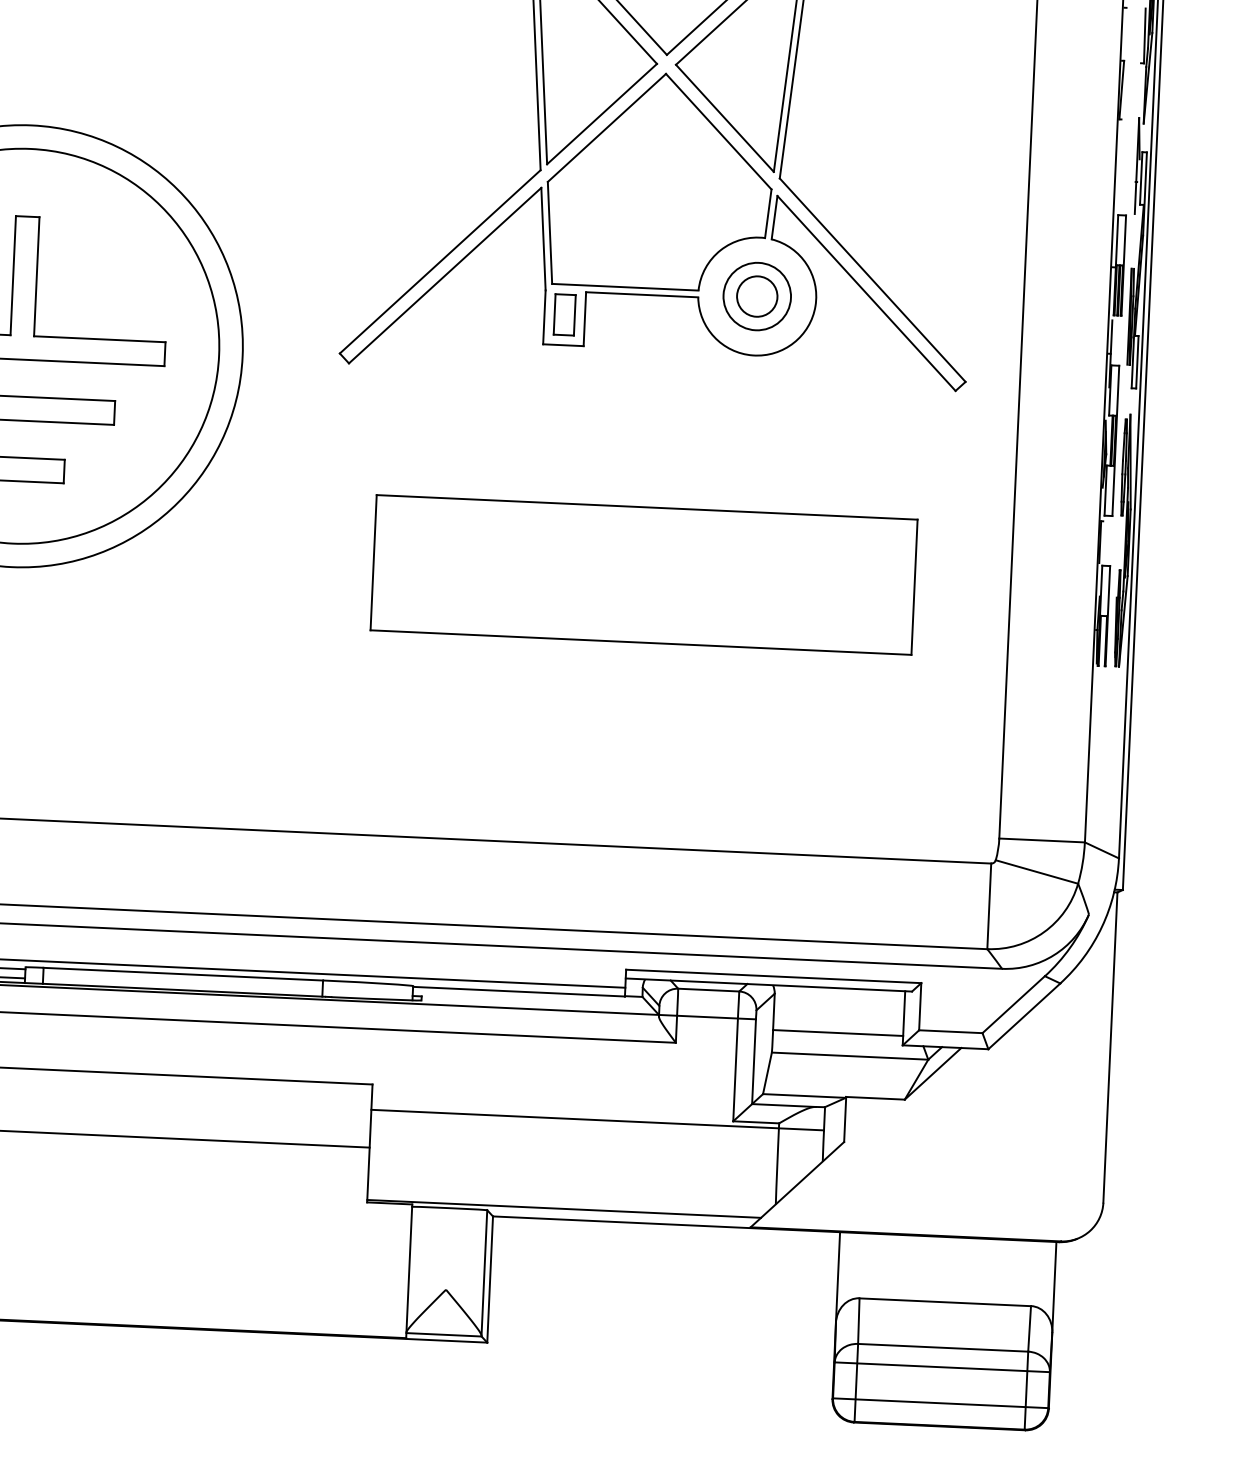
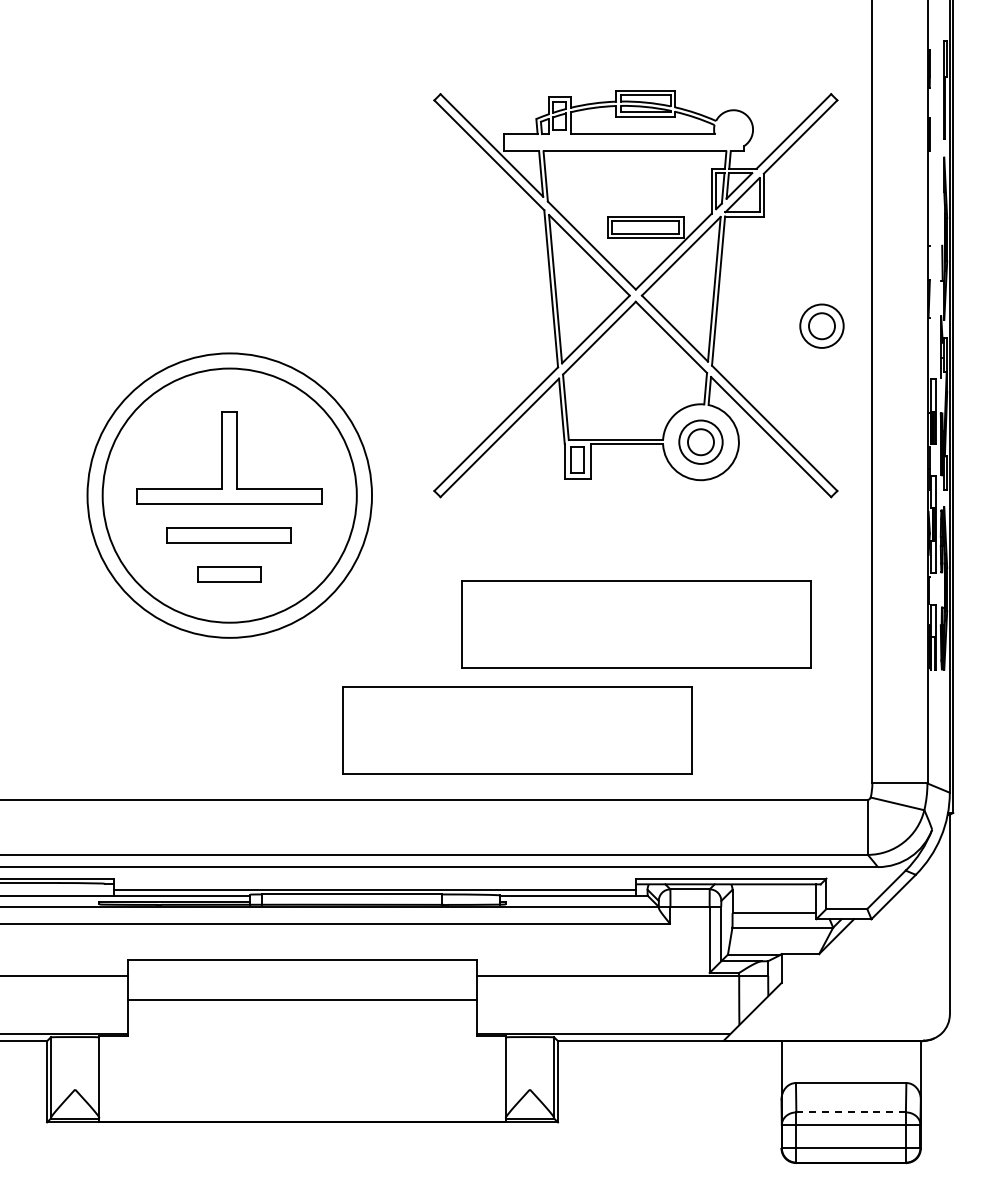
part: (952, 123) -> (821, 325), added
part: (452, 731) -> (517, 730), added
line: (943, 1347) -> (851, 1112), solid -> dashed

